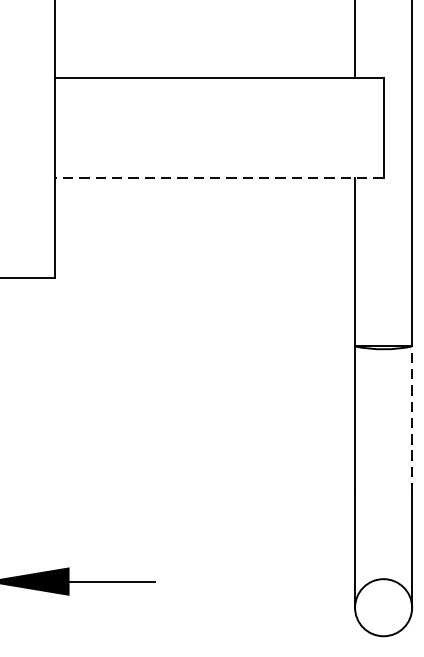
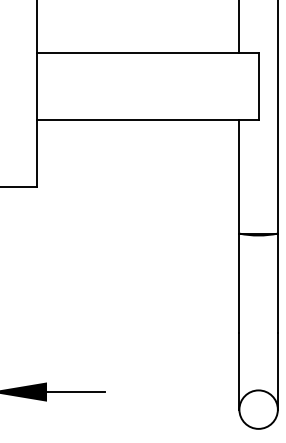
line: (220, 178) -> (148, 120), dashed -> solid
line: (411, 420) -> (277, 283), dashed -> solid

